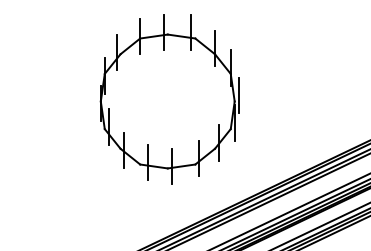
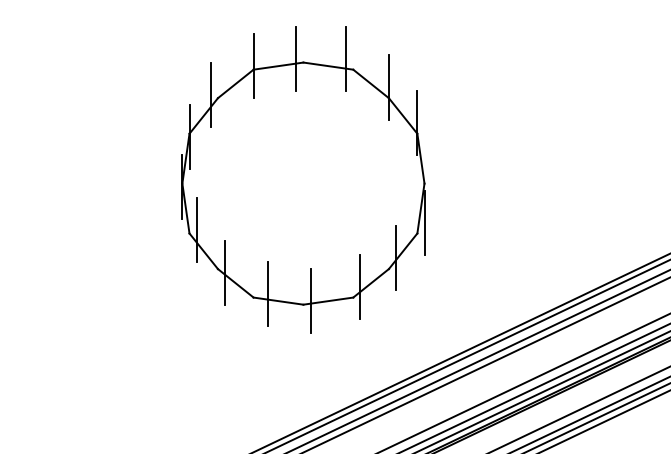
line: (238, 95) -> (431, 172), removed

